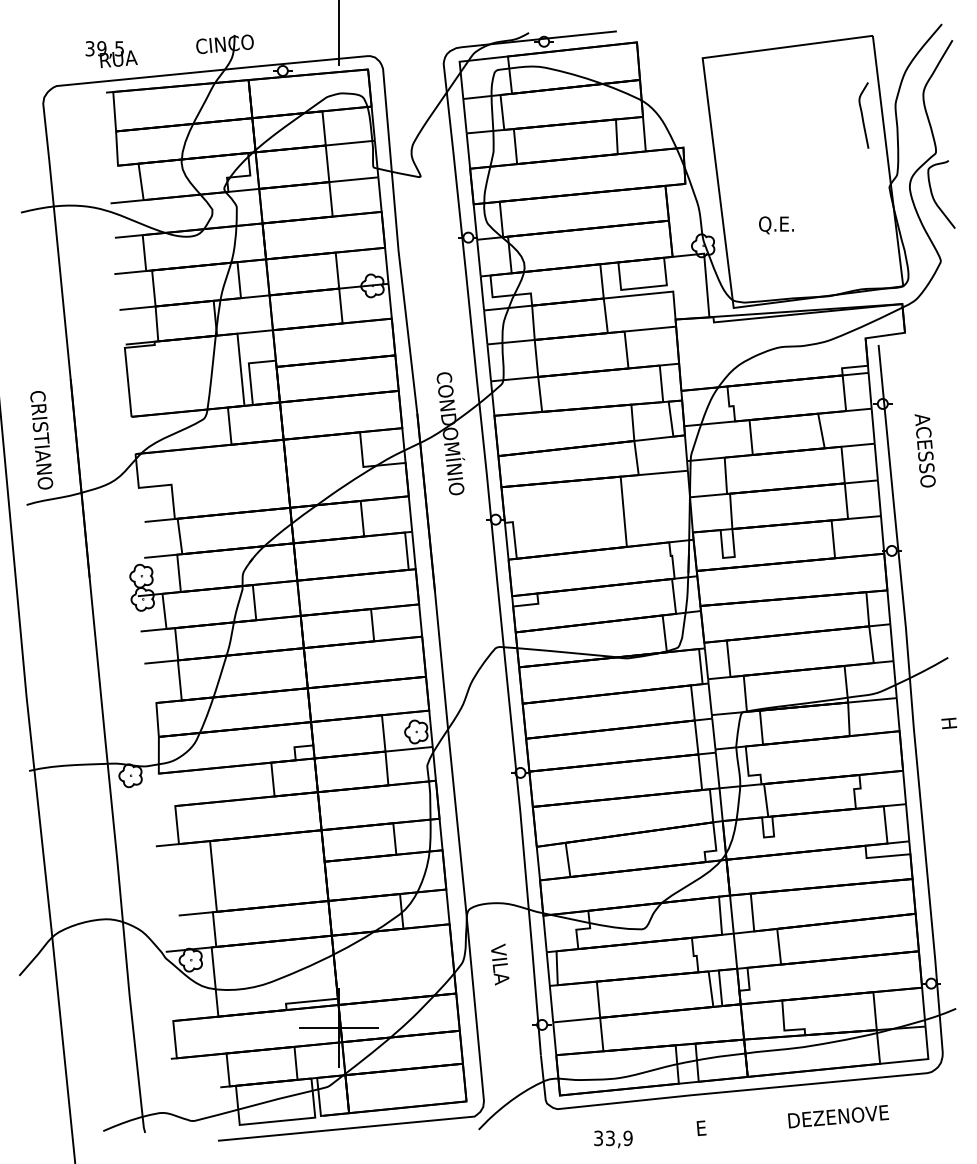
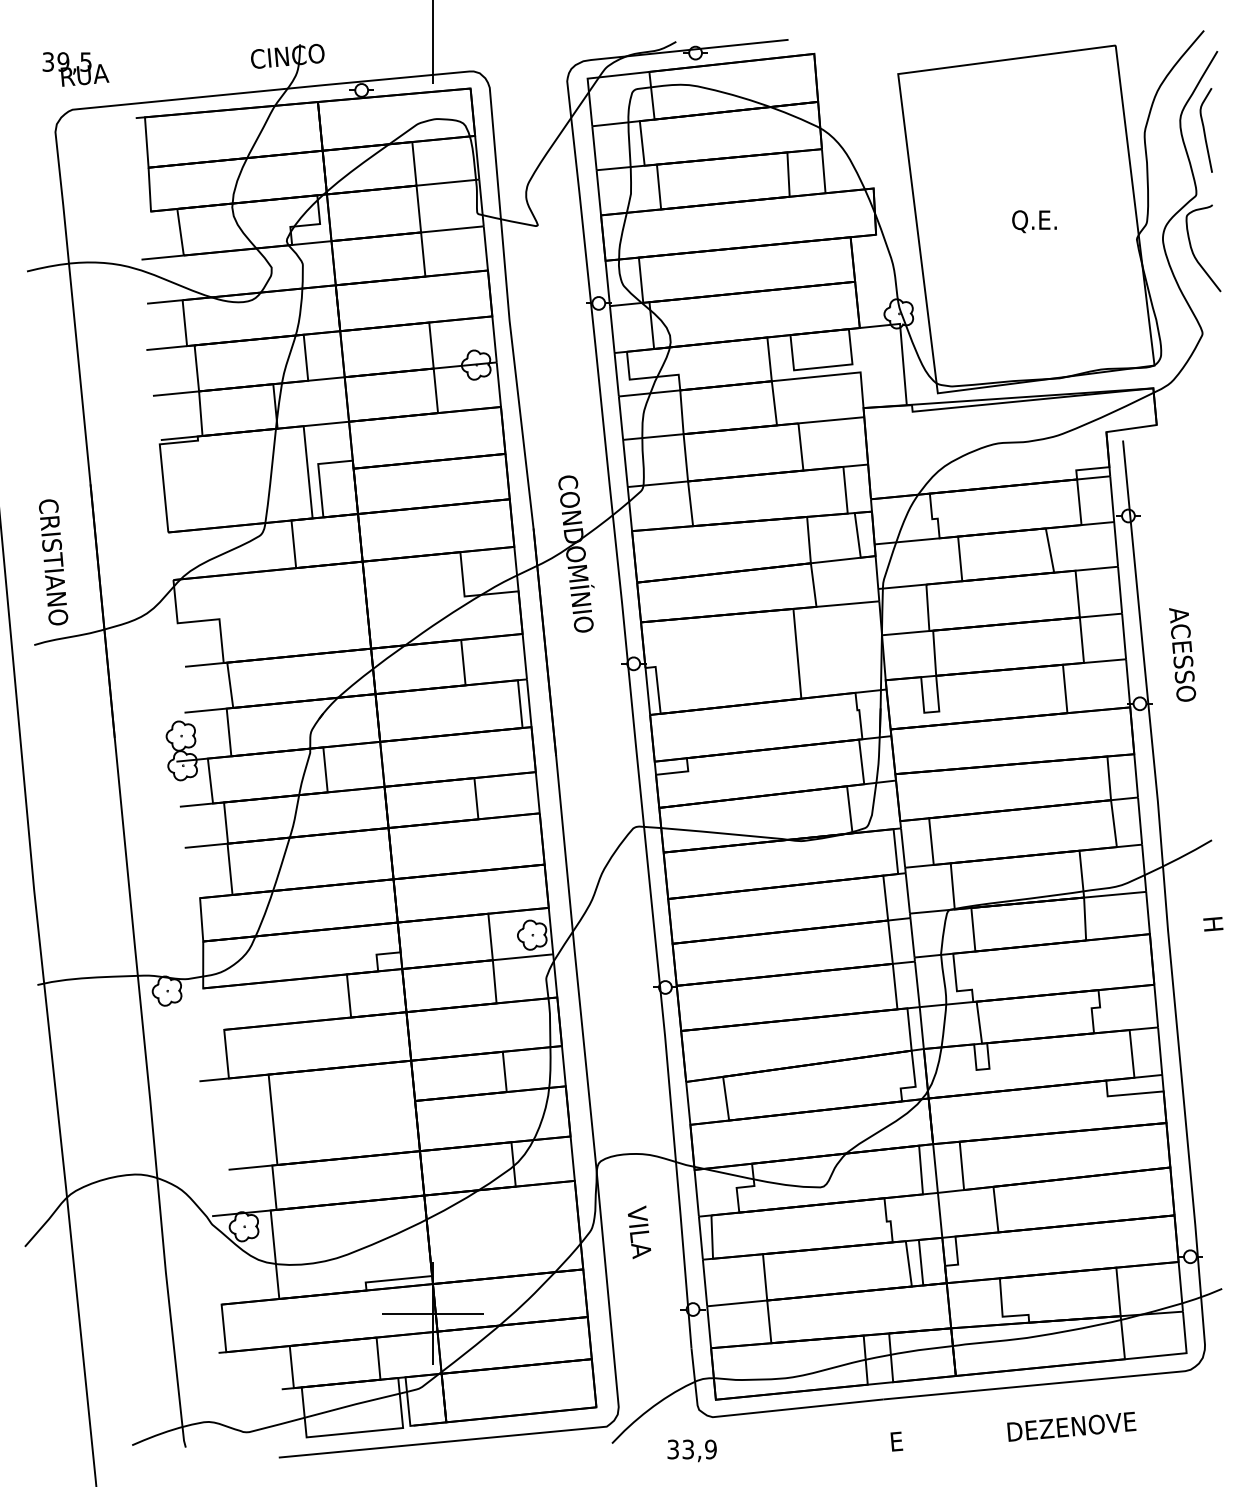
text: (111, 54) -> (75, 69), moved
curve: (862, 115) -> (1204, 130), moved
text: (776, 225) -> (1034, 221), moved
text: (925, 450) -> (1182, 654), moved
text: (612, 1139) -> (691, 1450), moved

